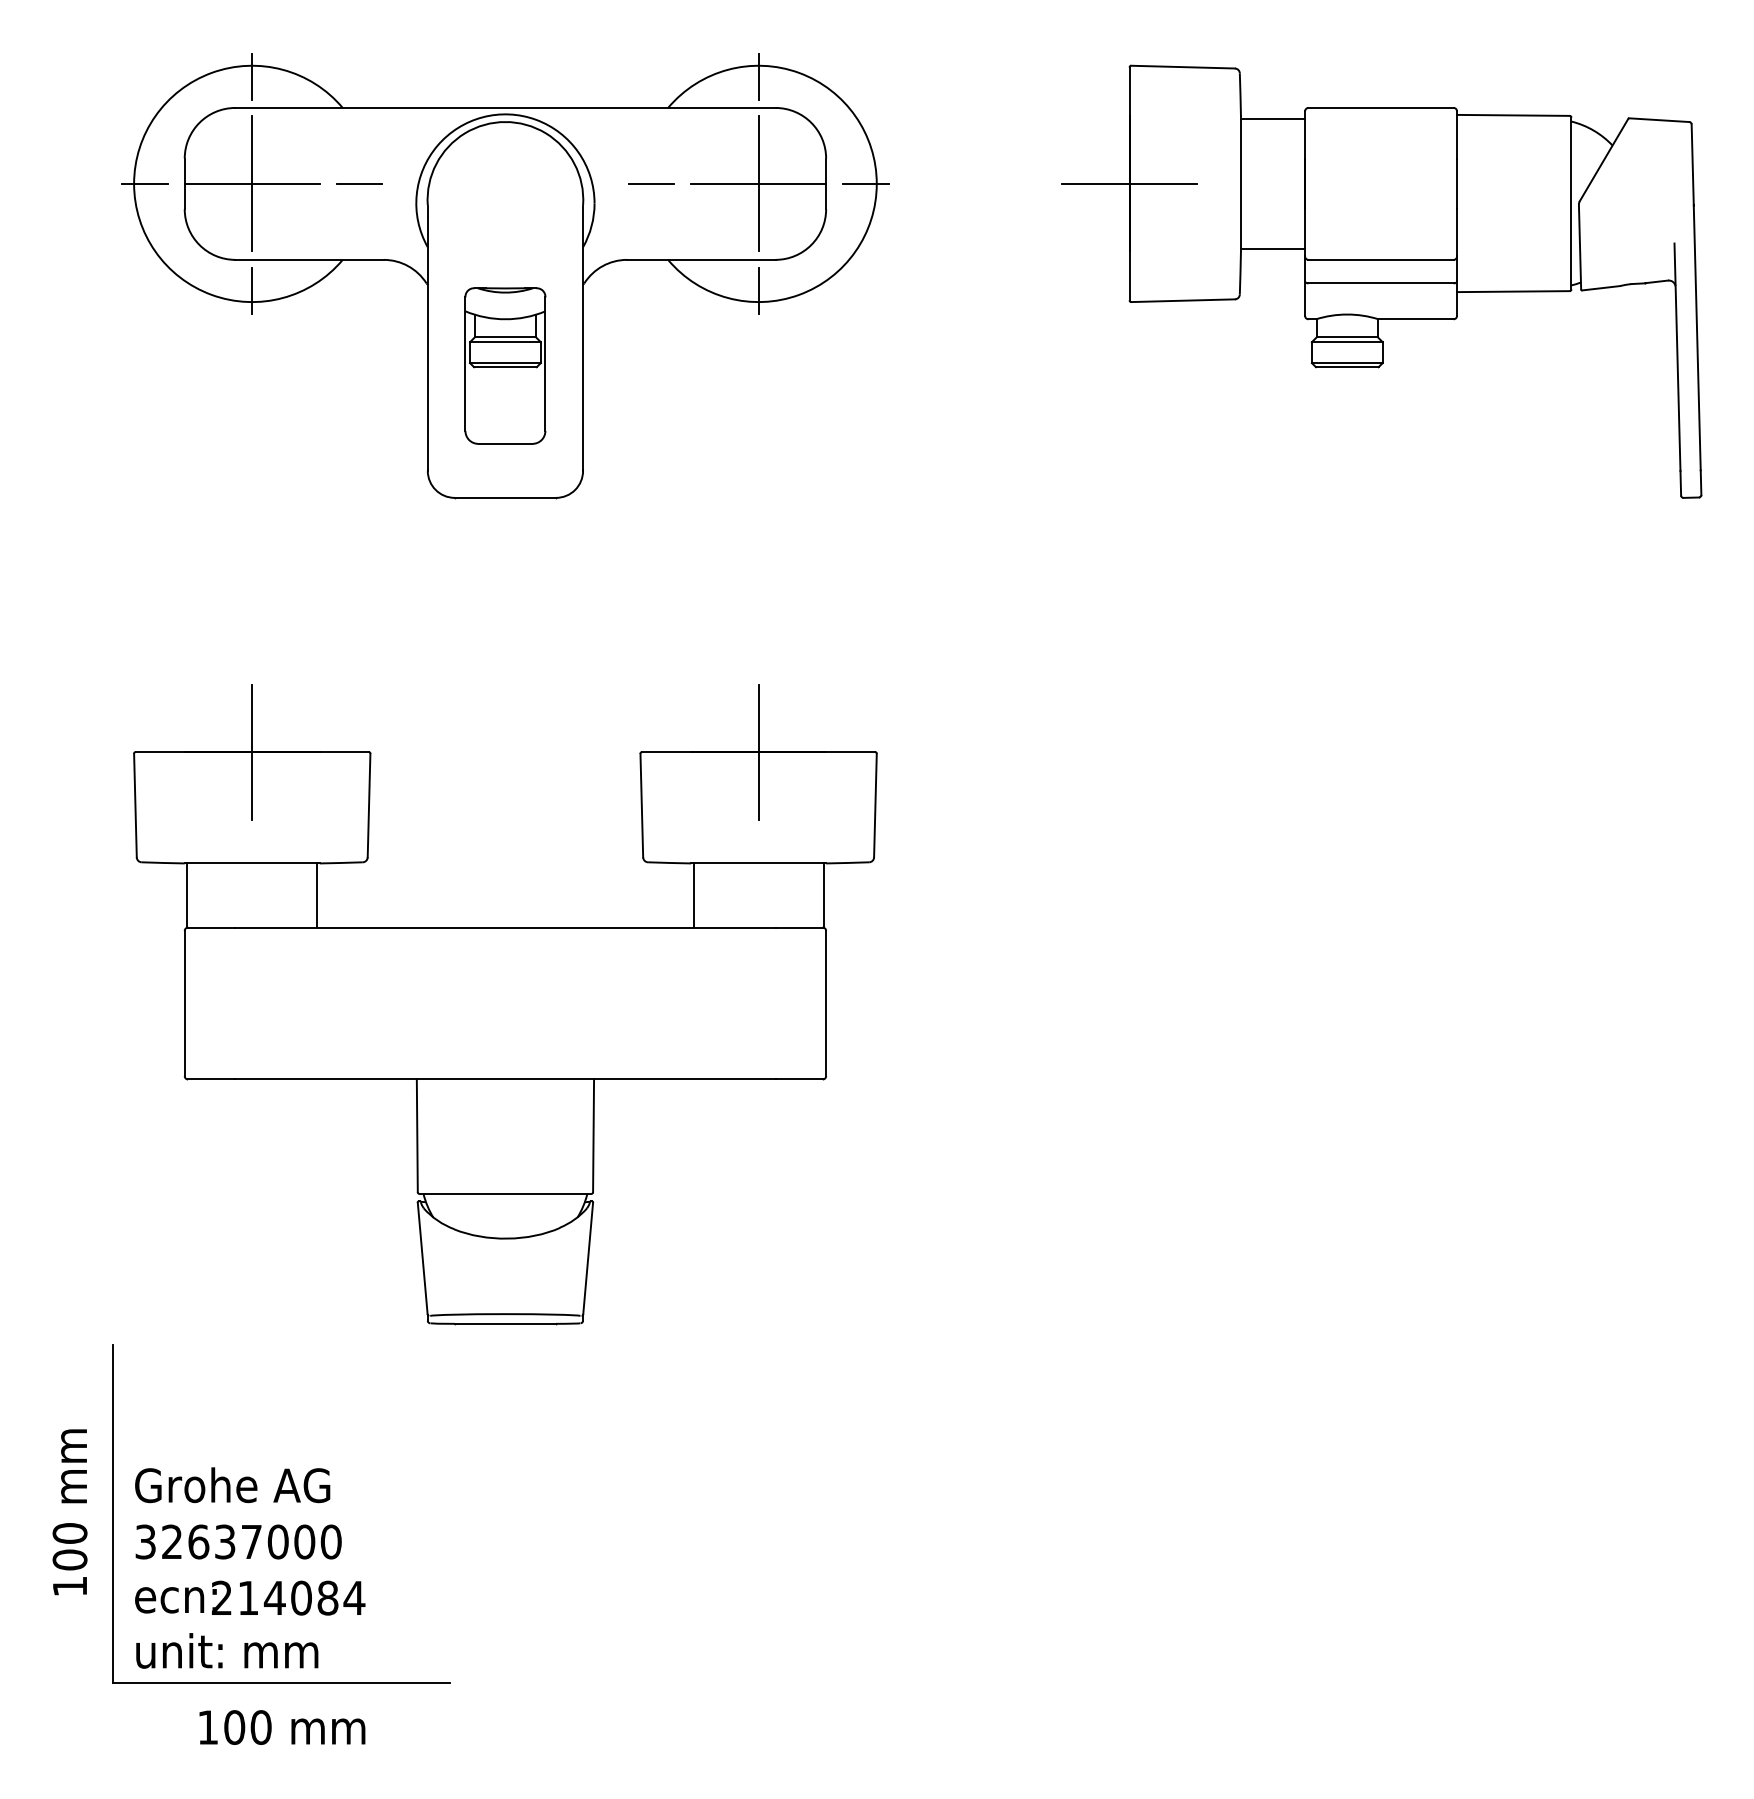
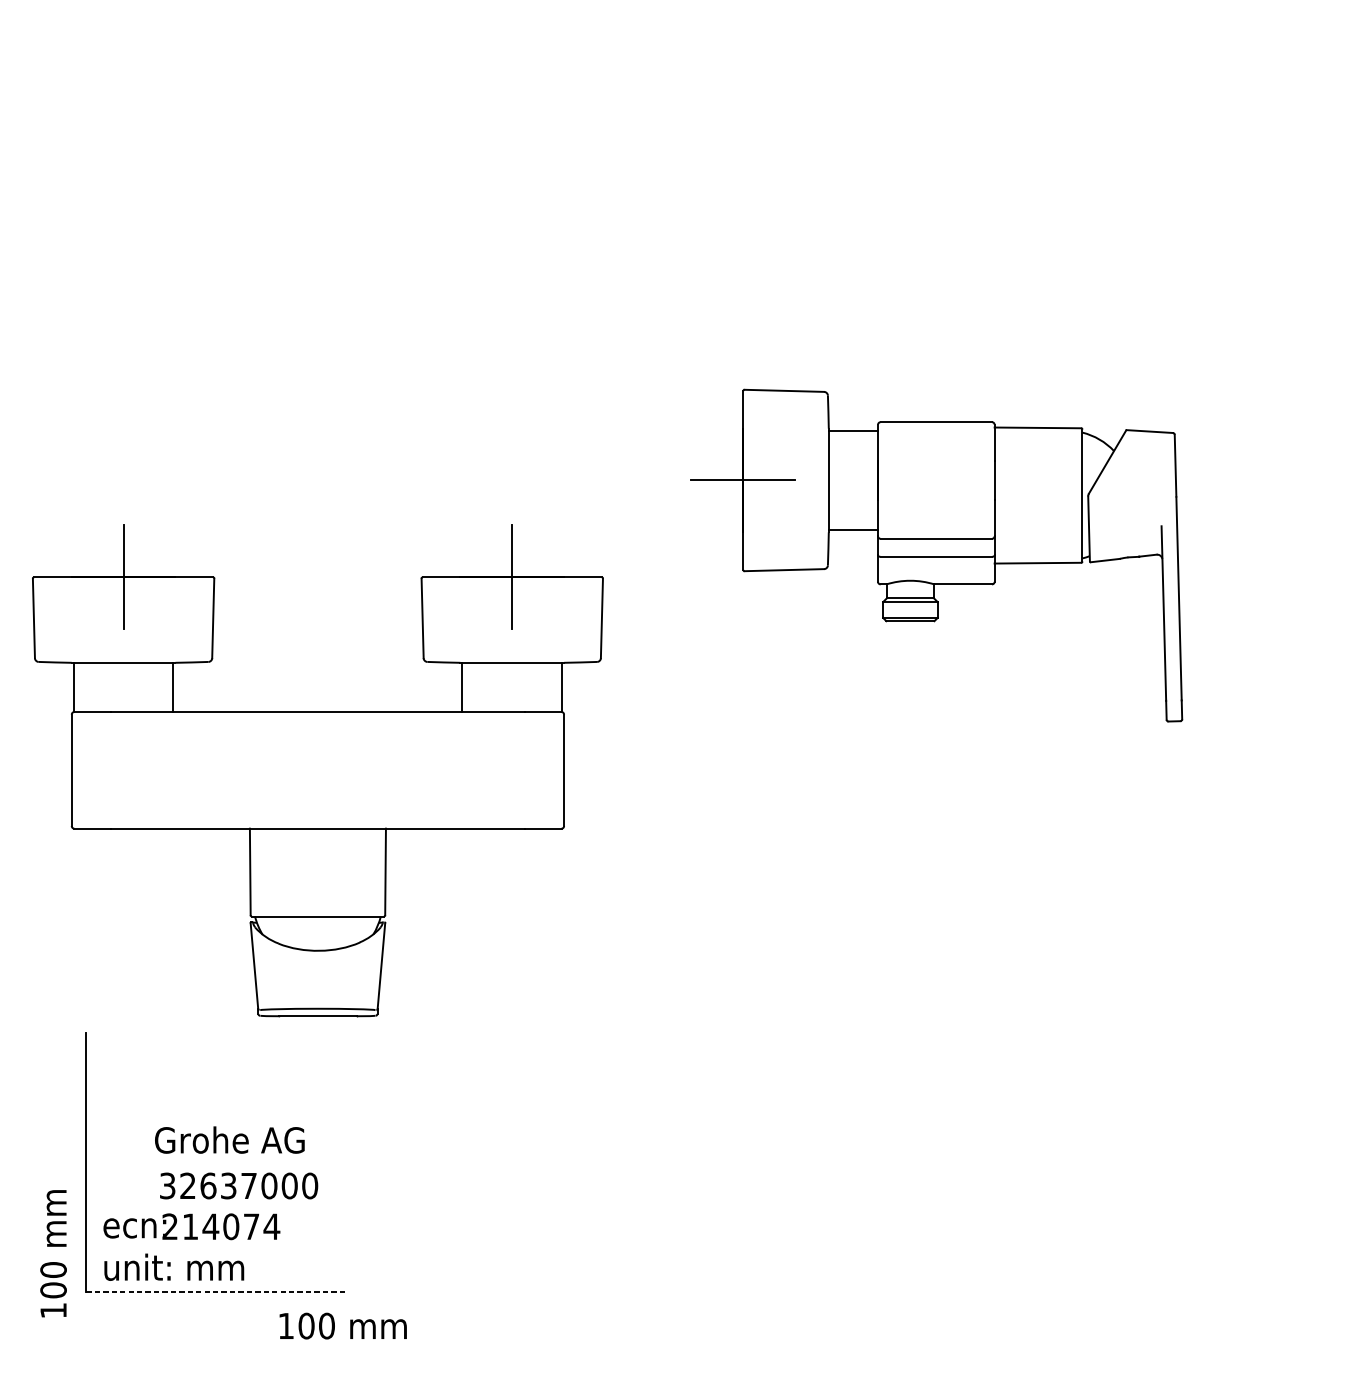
part: (505, 276) -> (387, 212), removed
part: (1381, 281) -> (936, 555), moved
part: (505, 1004) -> (317, 771), moved
text: (232, 1485) -> (229, 1140), moved
text: (69, 1512) -> (53, 1253), moved
text: (238, 1541) -> (238, 1185), moved
text: (327, 1597) -> (251, 1226), 214084 -> 214074
line: (281, 1682) -> (215, 1291), solid -> dashed
text: (282, 1727) -> (343, 1326), moved

